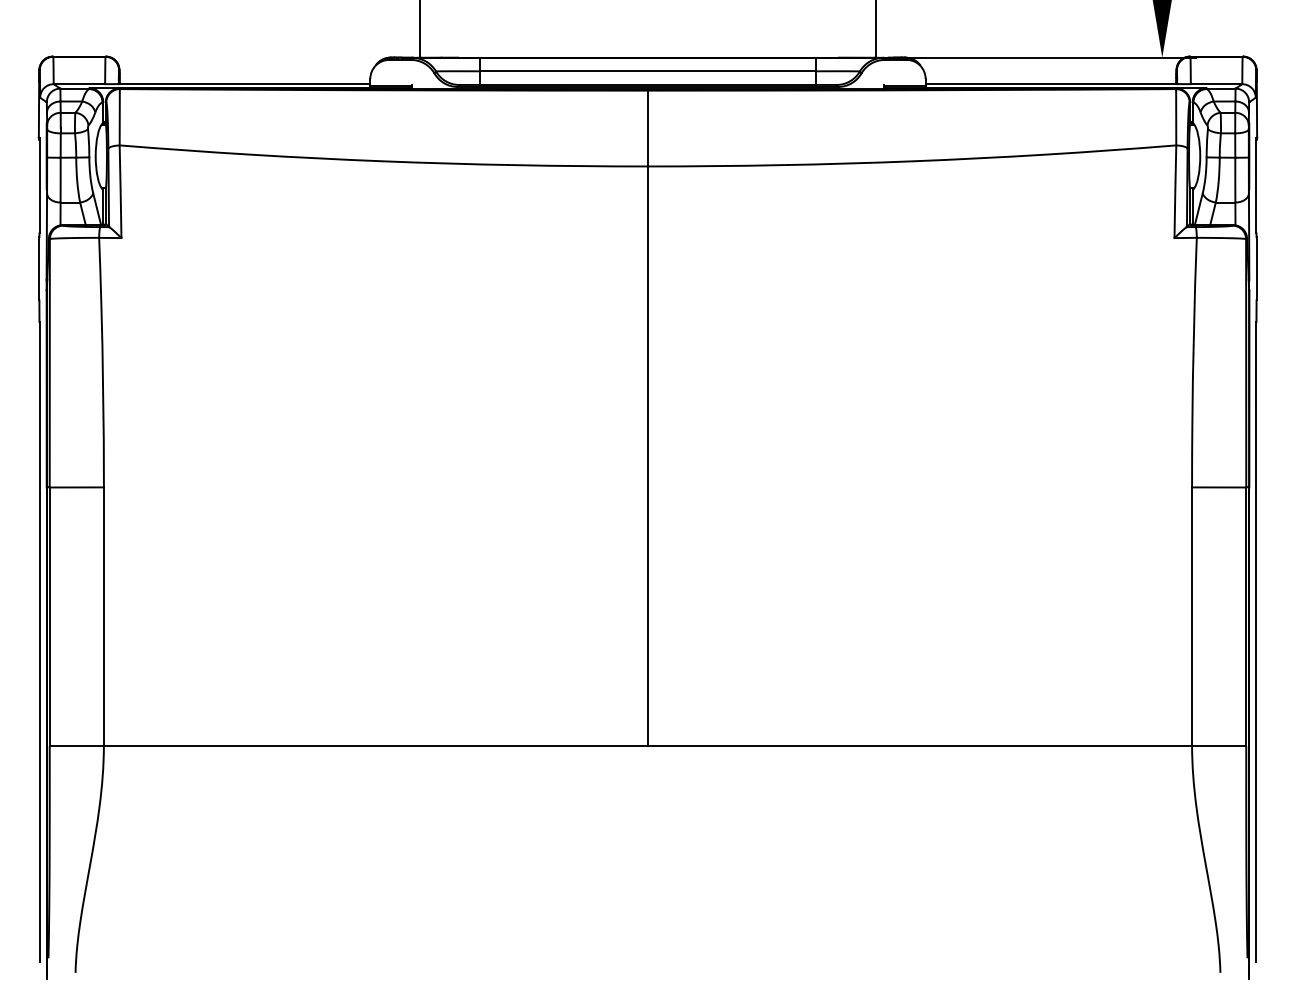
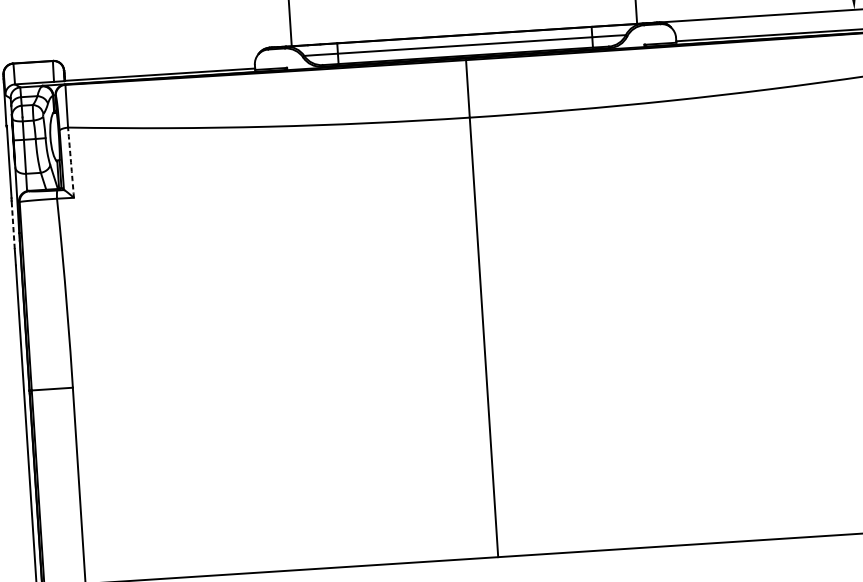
arc: (120, 191) -> (70, 162), solid -> dashed
line: (39, 268) -> (13, 224), solid -> dashed

